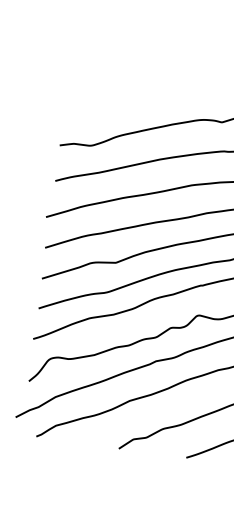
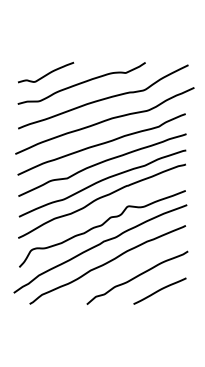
curve: (107, 107) -> (46, 73), added

